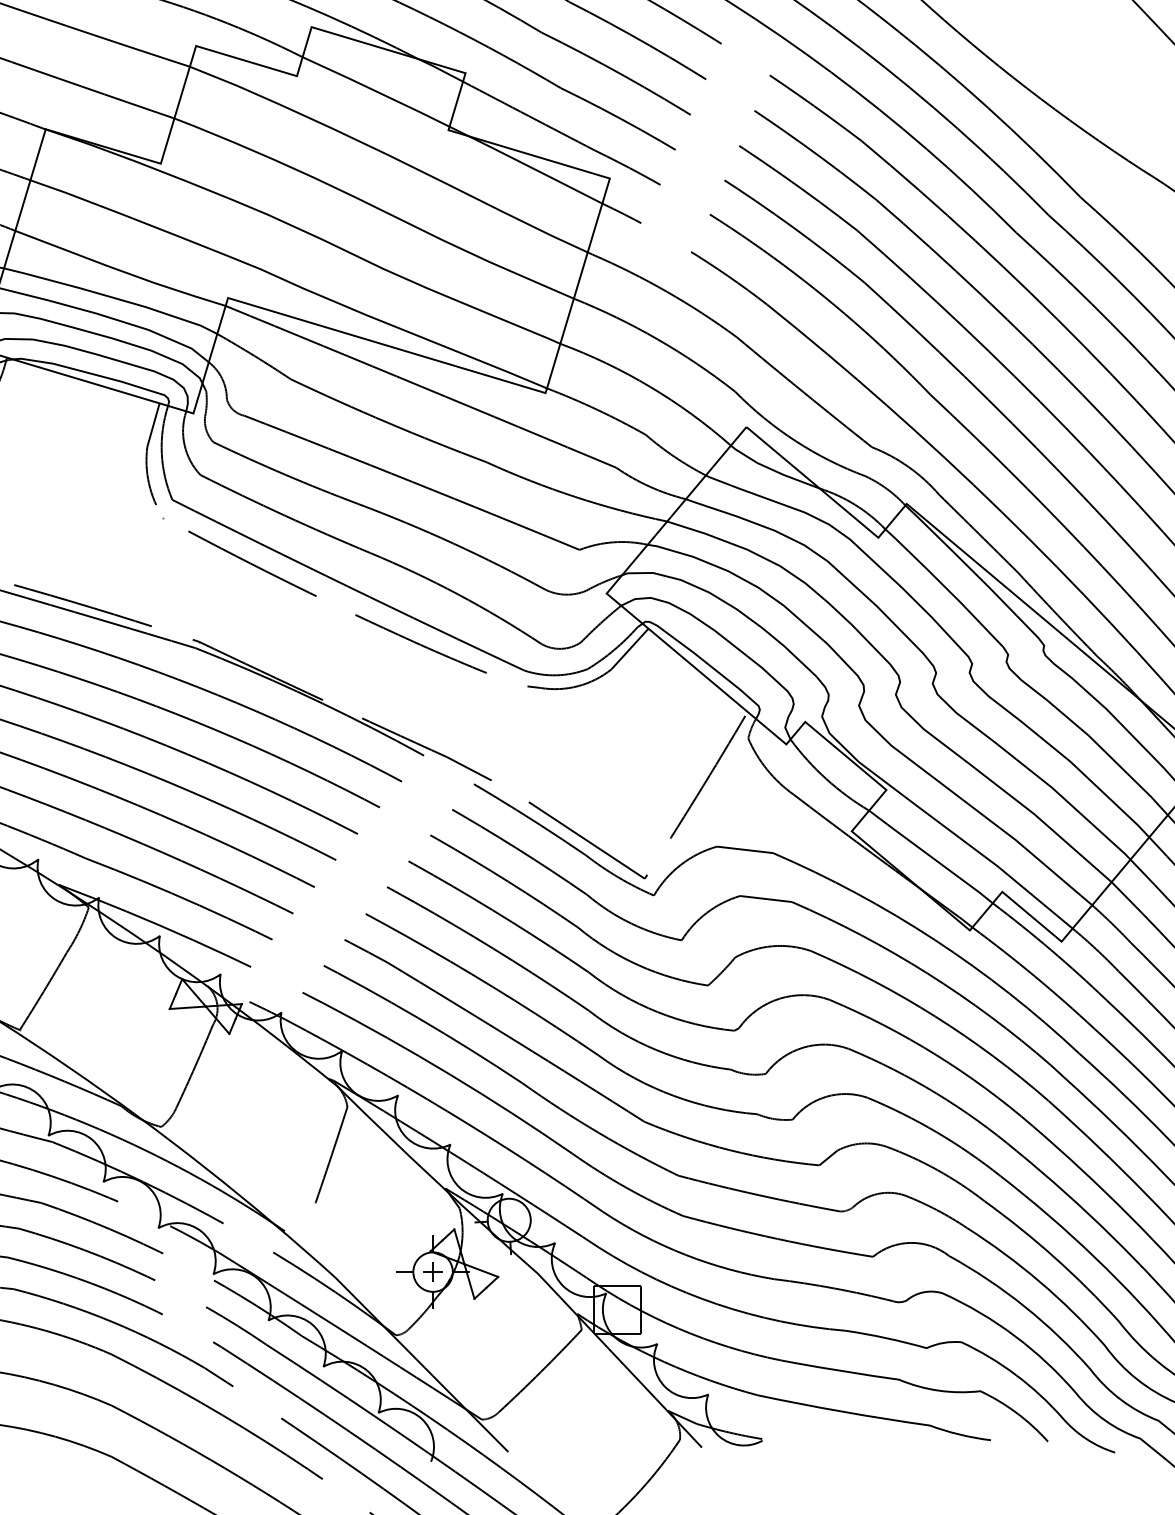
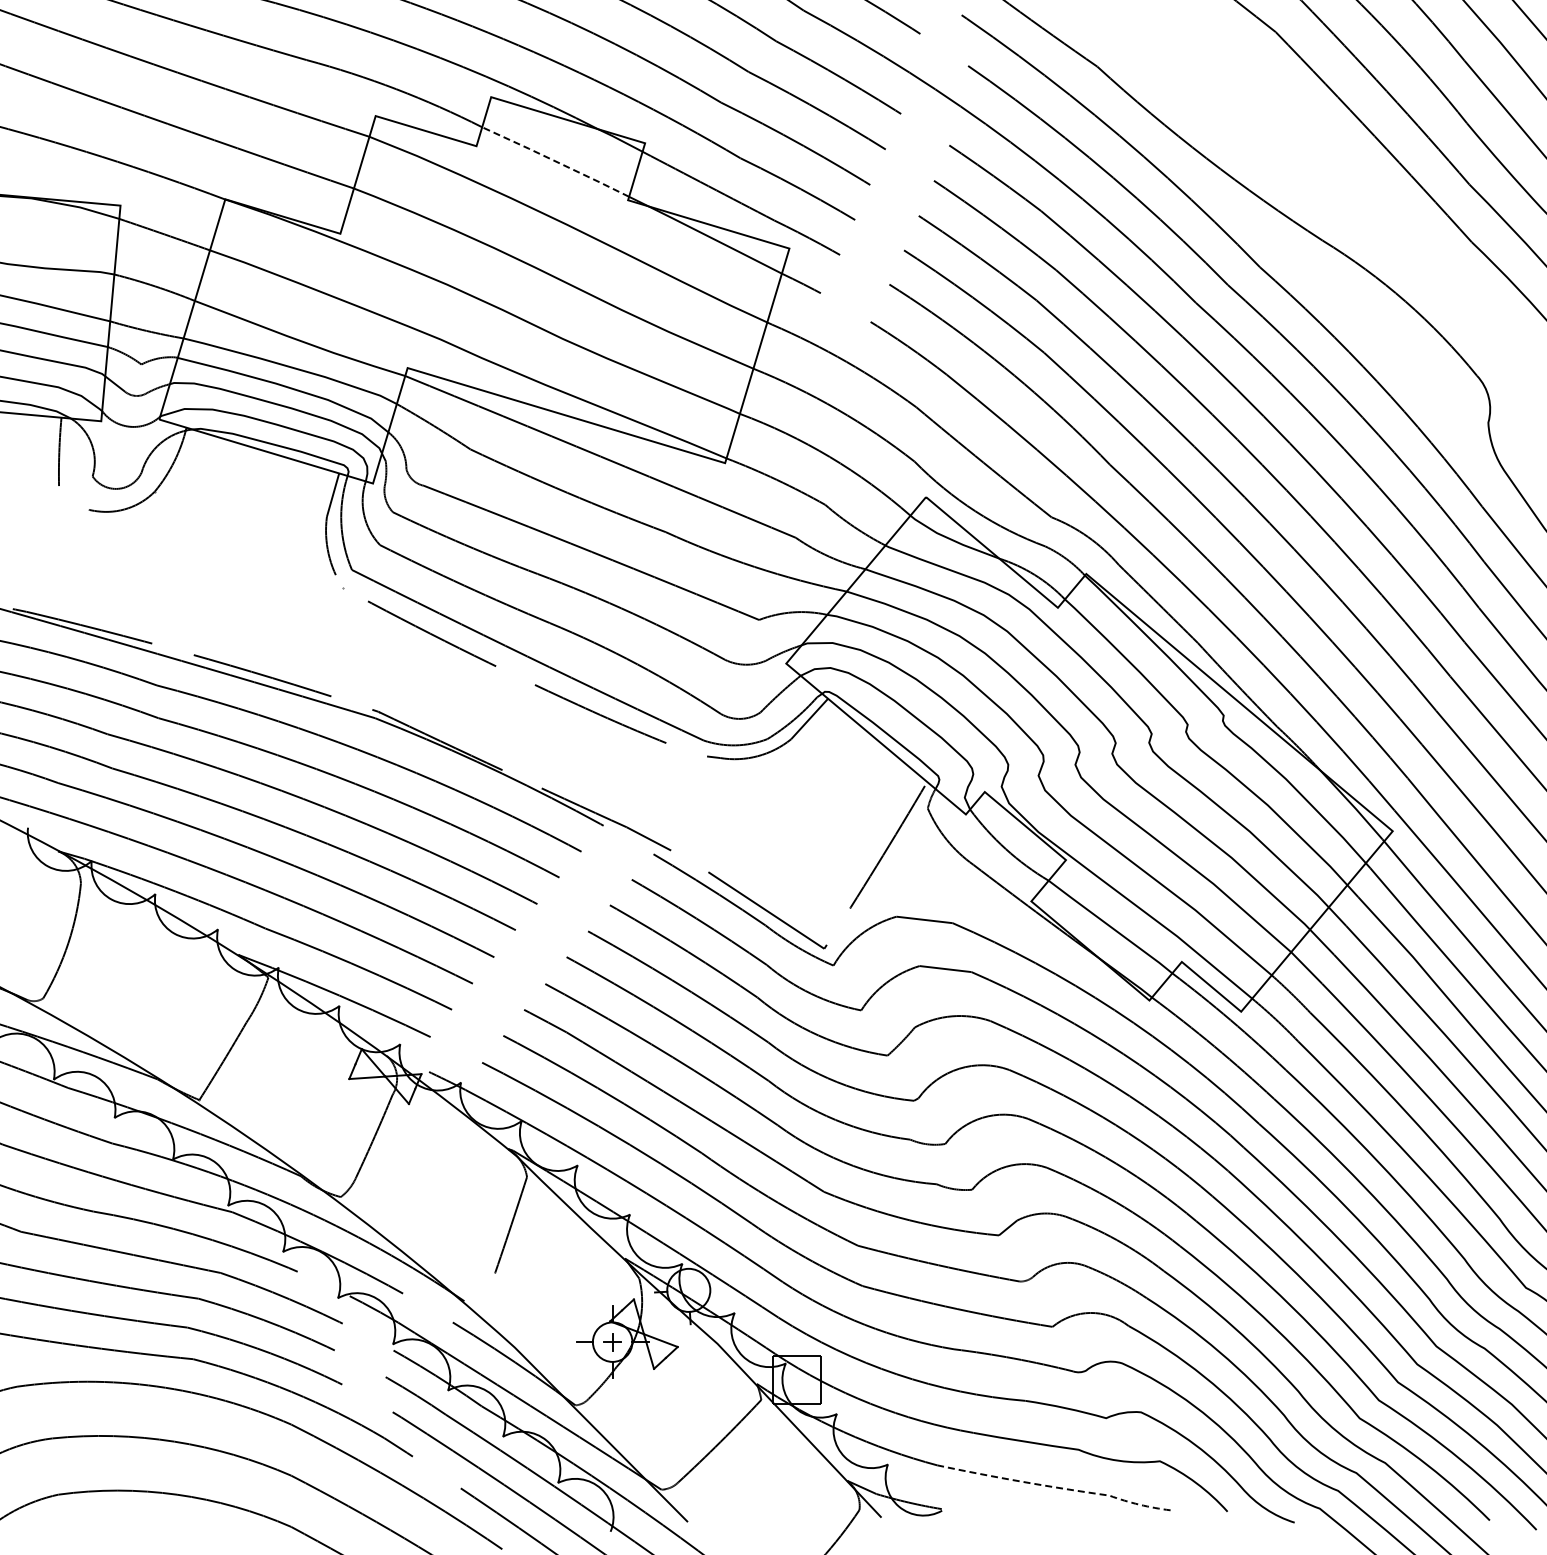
line: (375, 91) -> (555, 161), solid -> dashed
line: (875, 1417) -> (1055, 1487), solid -> dashed

